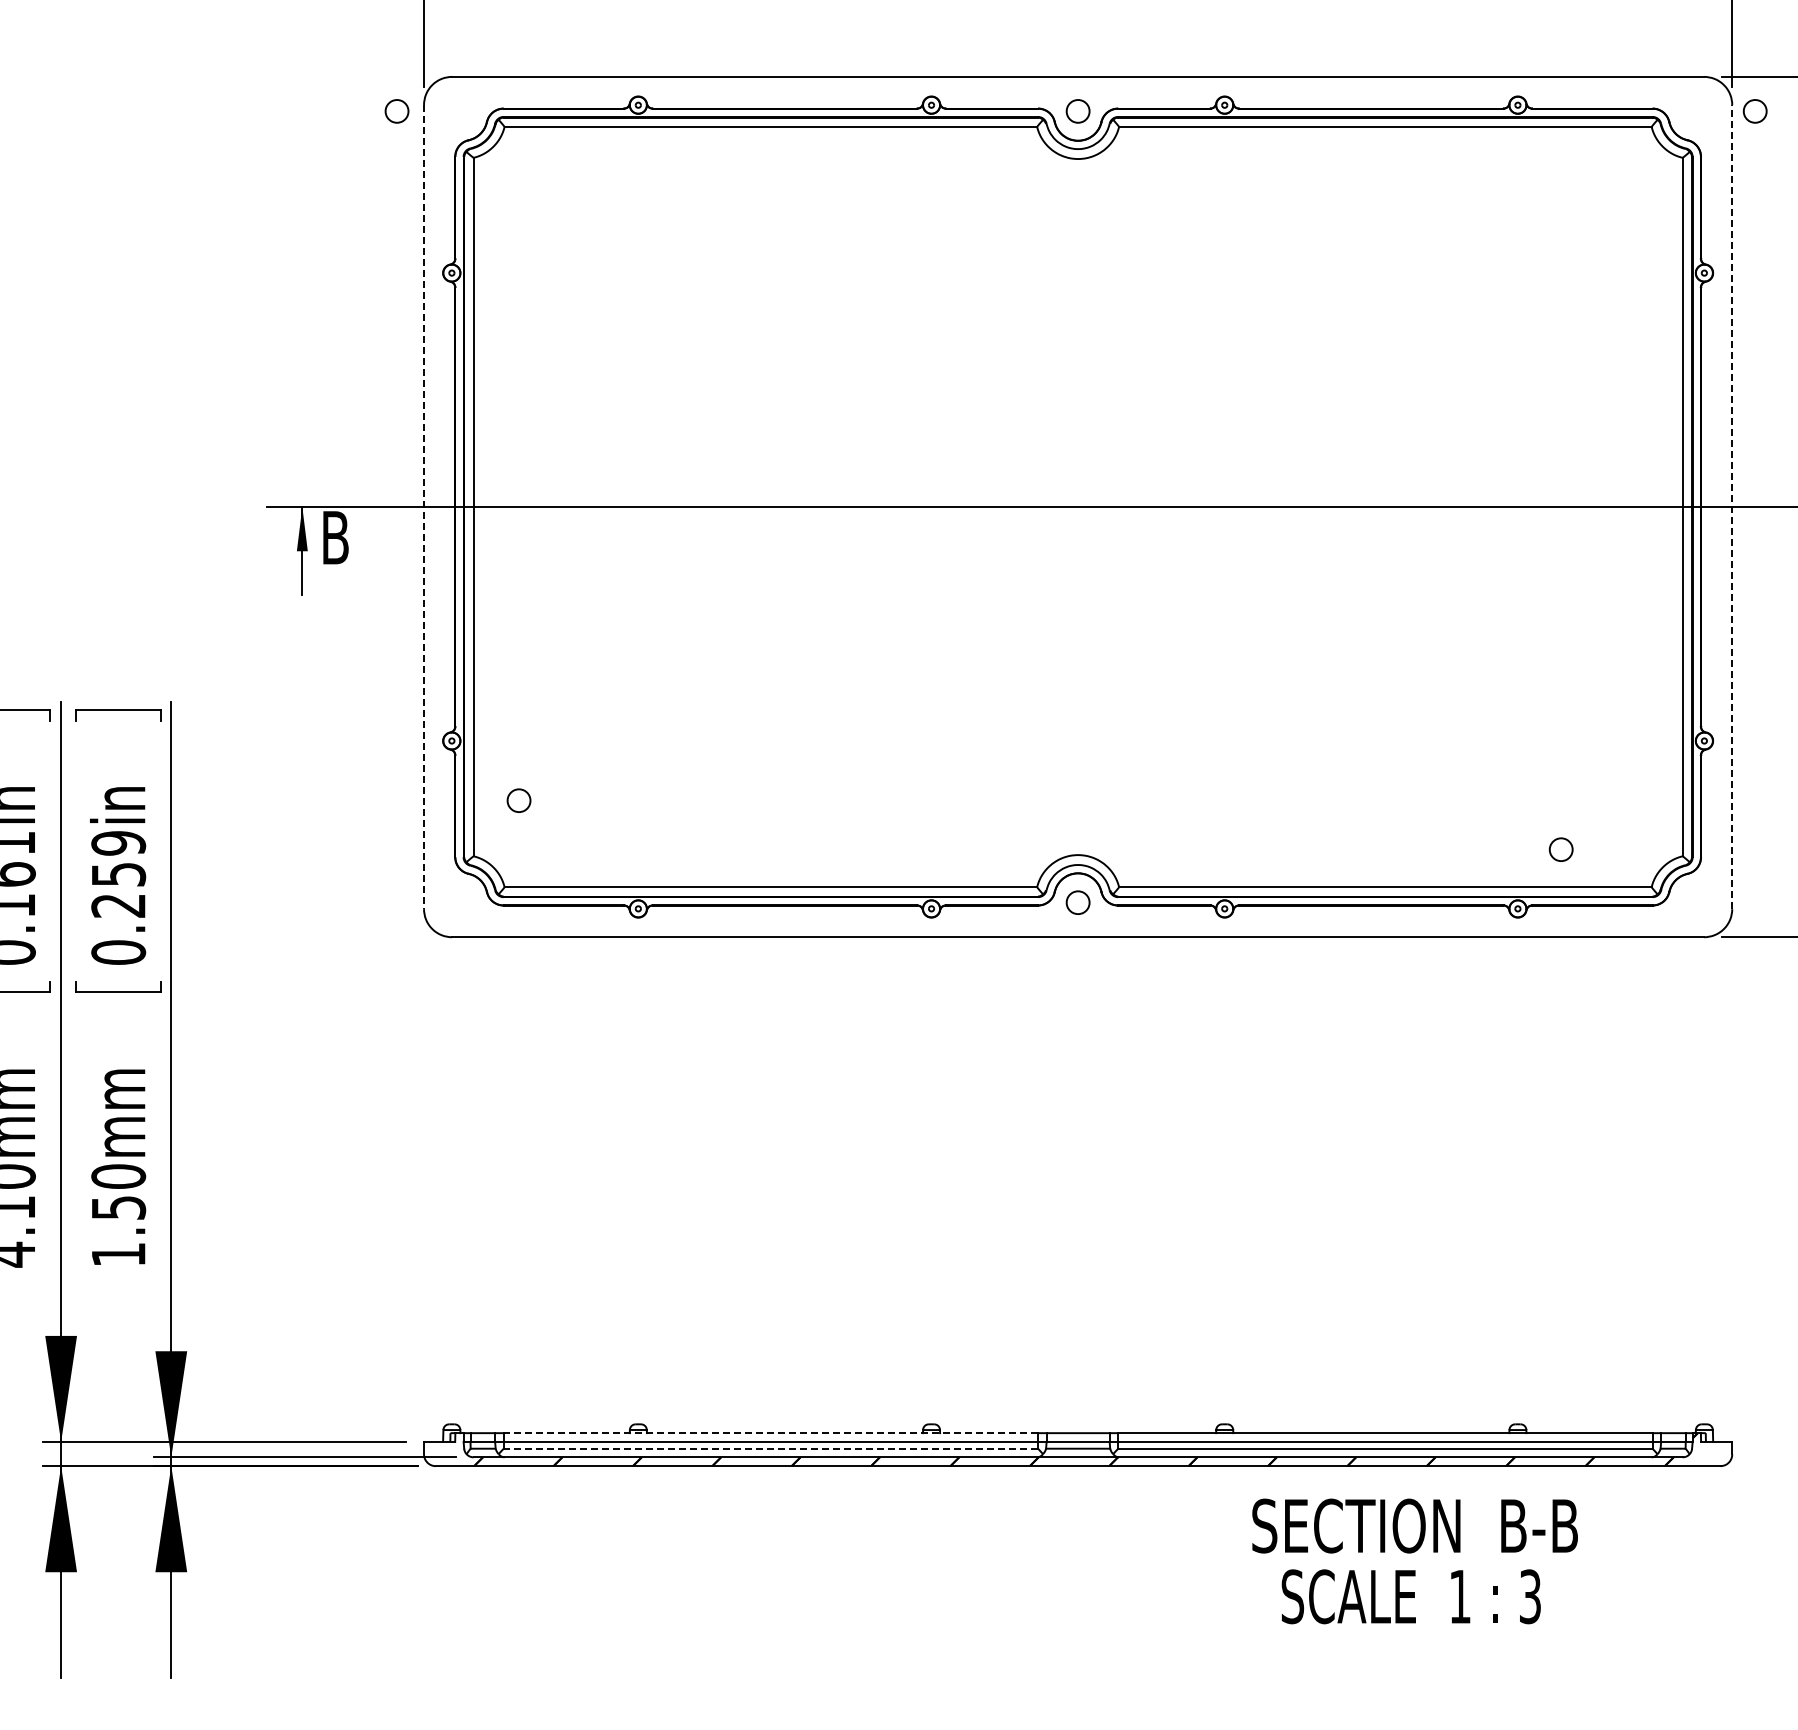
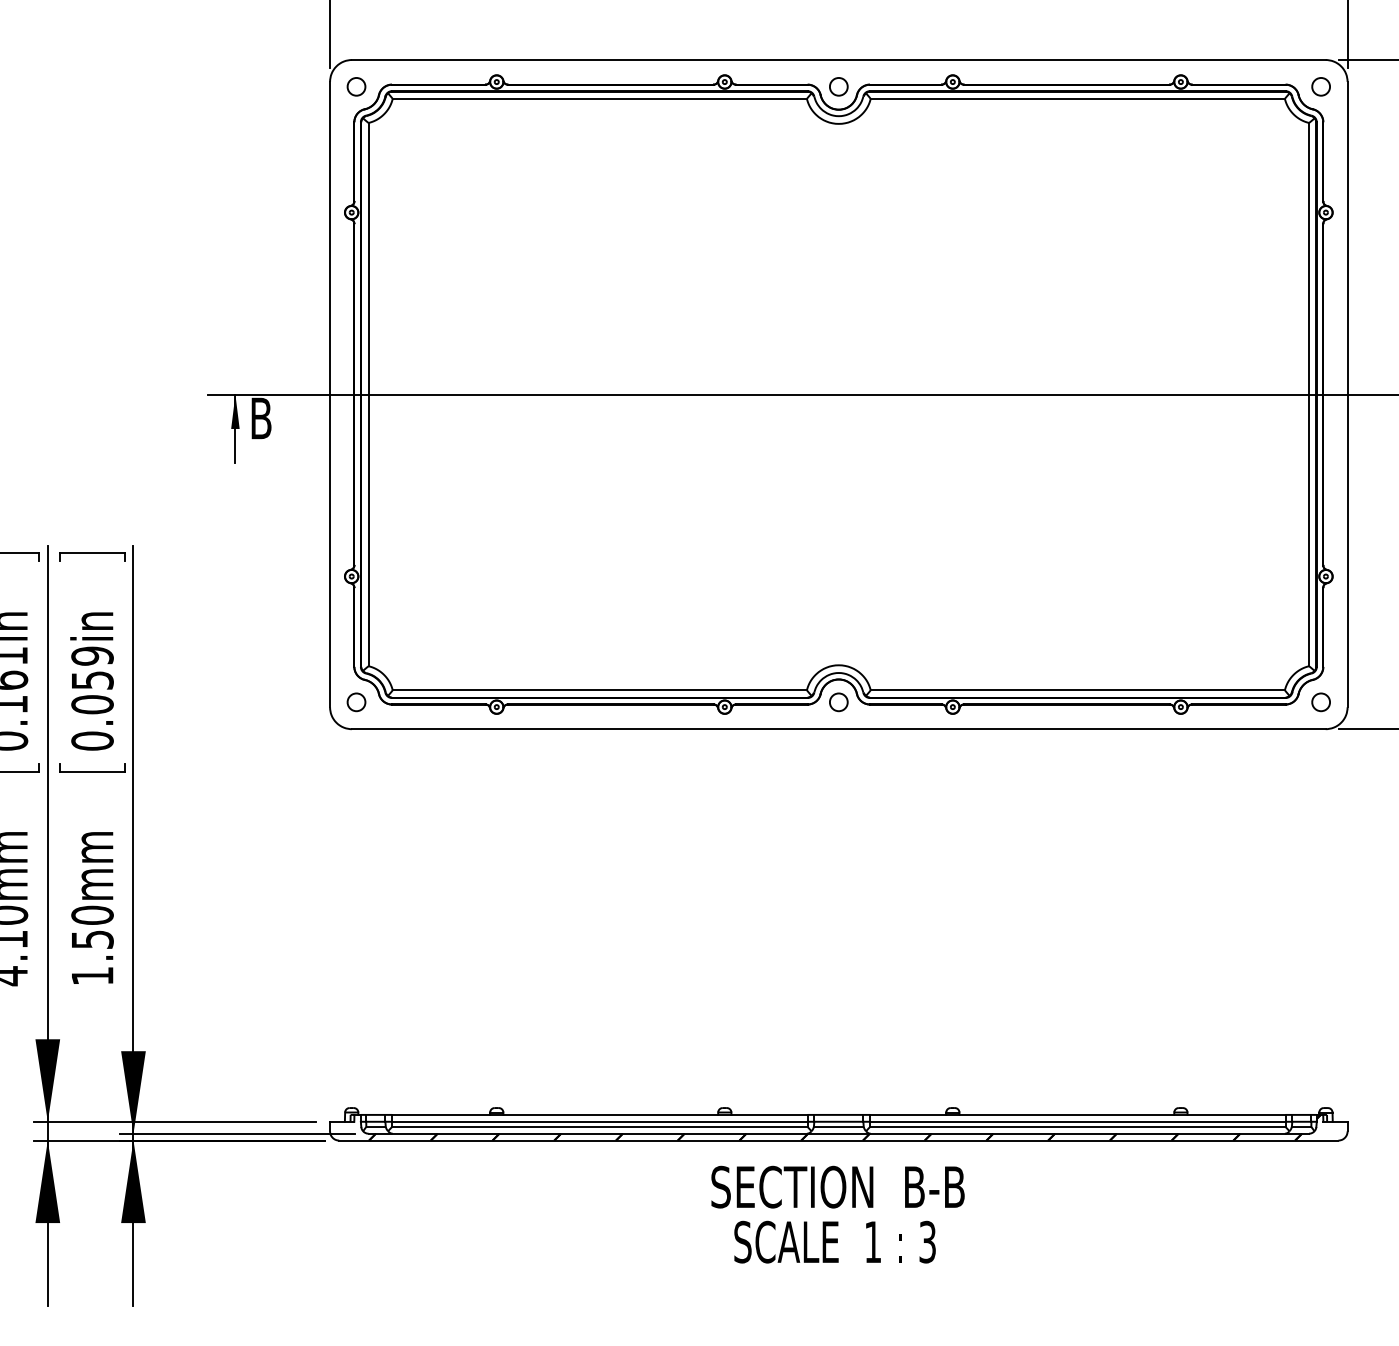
part: (396, 111) -> (356, 86), moved
part: (1754, 111) -> (1320, 86), moved
line: (1732, 506) -> (1347, 394), dashed -> solid
line: (424, 507) -> (330, 394), dashed -> solid
part: (518, 800) -> (356, 702), moved
part: (1560, 849) -> (1320, 702), moved
text: (118, 905) -> (92, 704), 0.259in -> 0.059in
line: (770, 1433) -> (599, 1115), dashed -> solid
line: (770, 1448) -> (599, 1126), dashed -> solid
text: (1414, 1561) -> (837, 1214), moved

